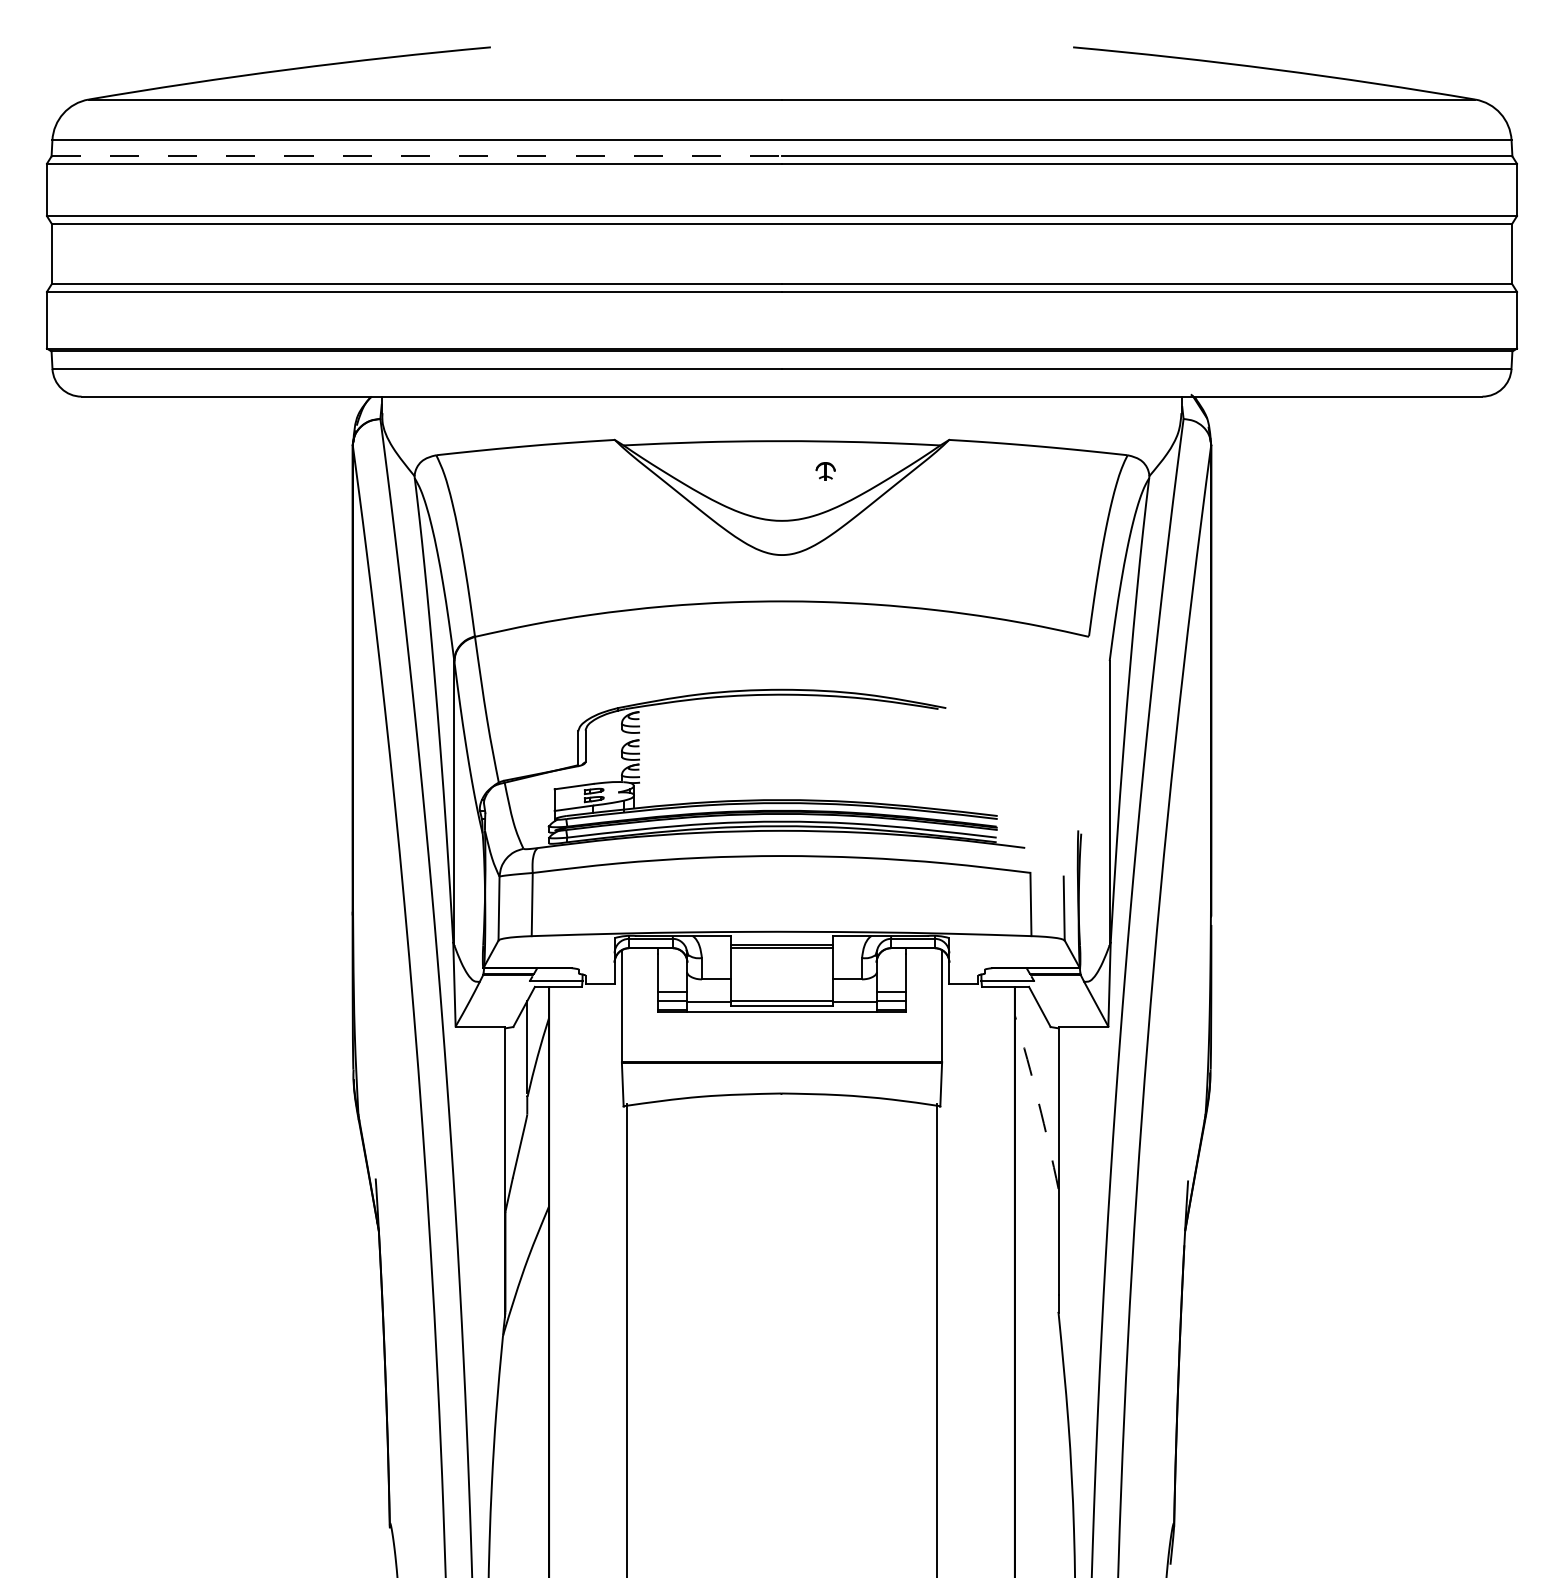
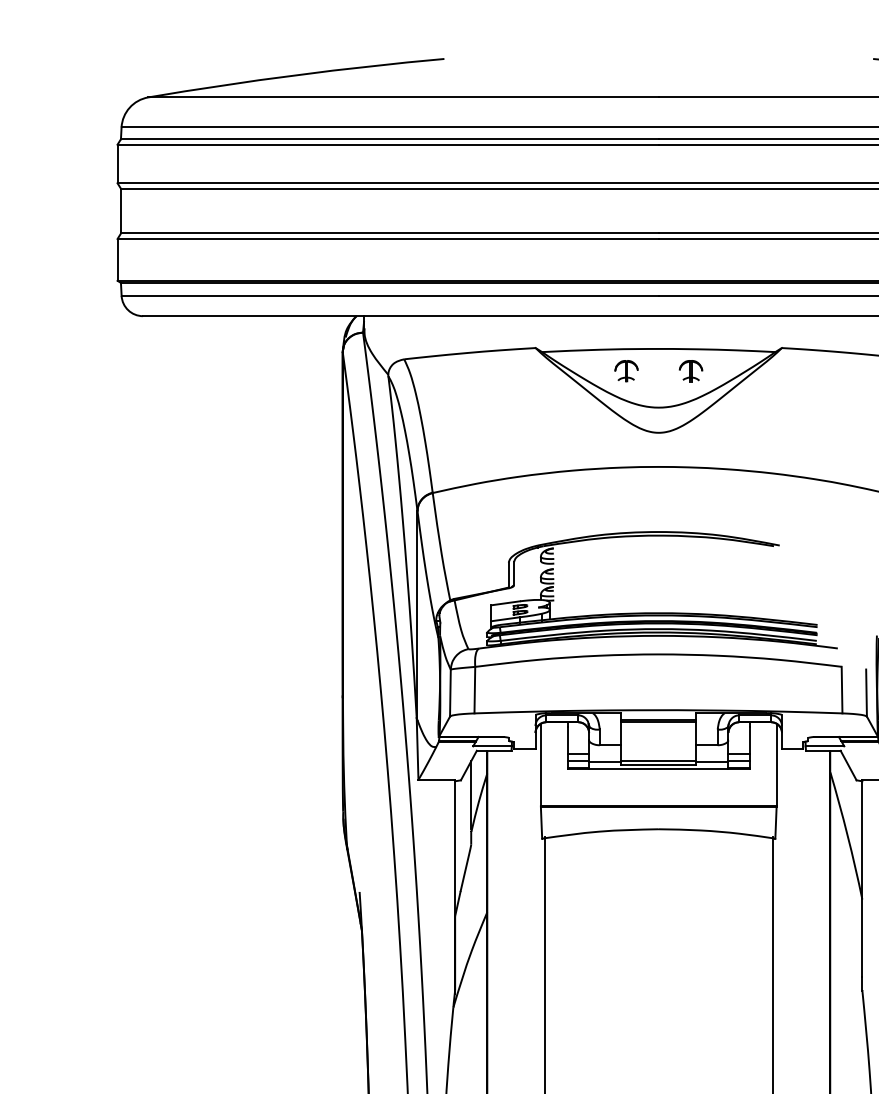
line: (417, 156) -> (390, 139), dashed -> solid
part: (738, 471) -> (626, 371), added
part: (825, 471) -> (690, 371), size x1.67
arc: (1038, 1102) -> (847, 835), dashed -> solid

